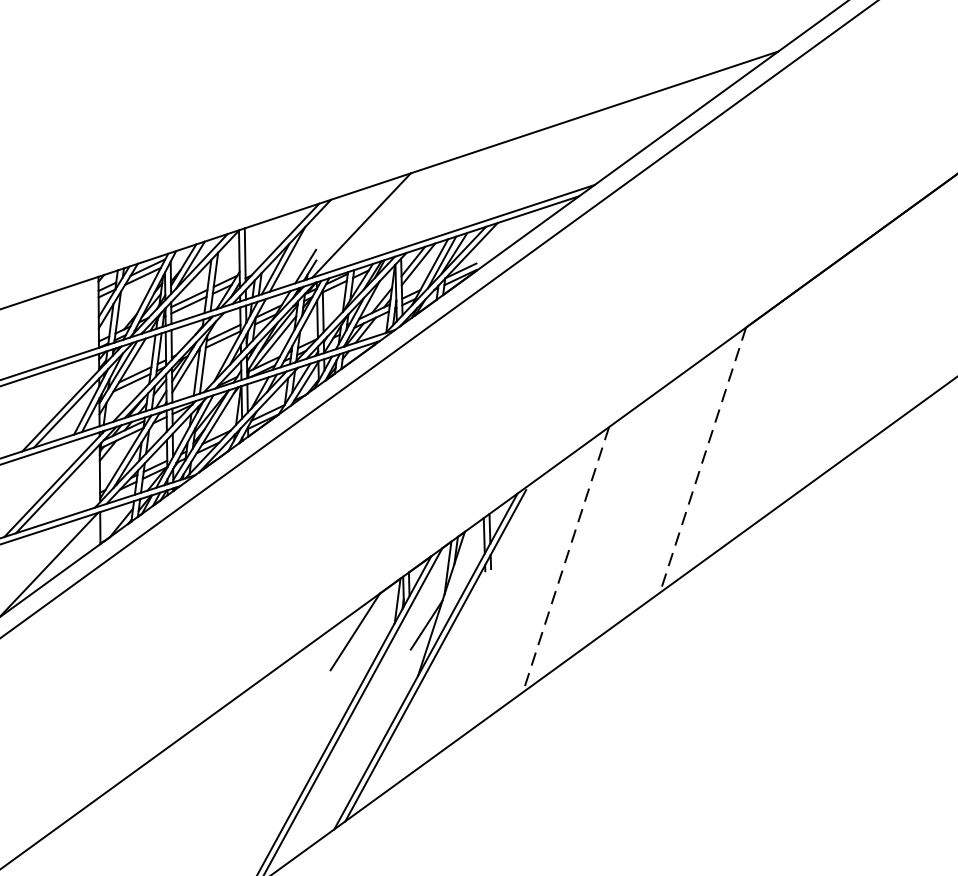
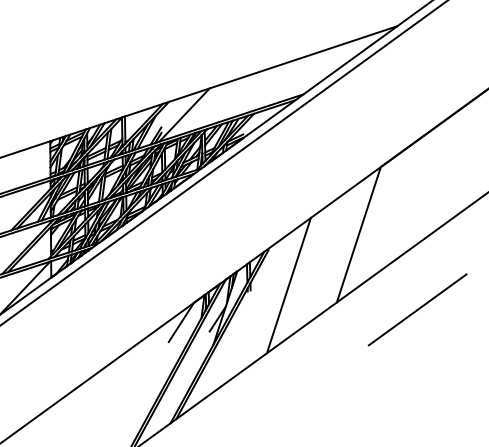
line: (702, 461) -> (358, 235), dashed -> solid
line: (565, 561) -> (288, 286), dashed -> solid
line: (817, 606) -> (417, 309), added

